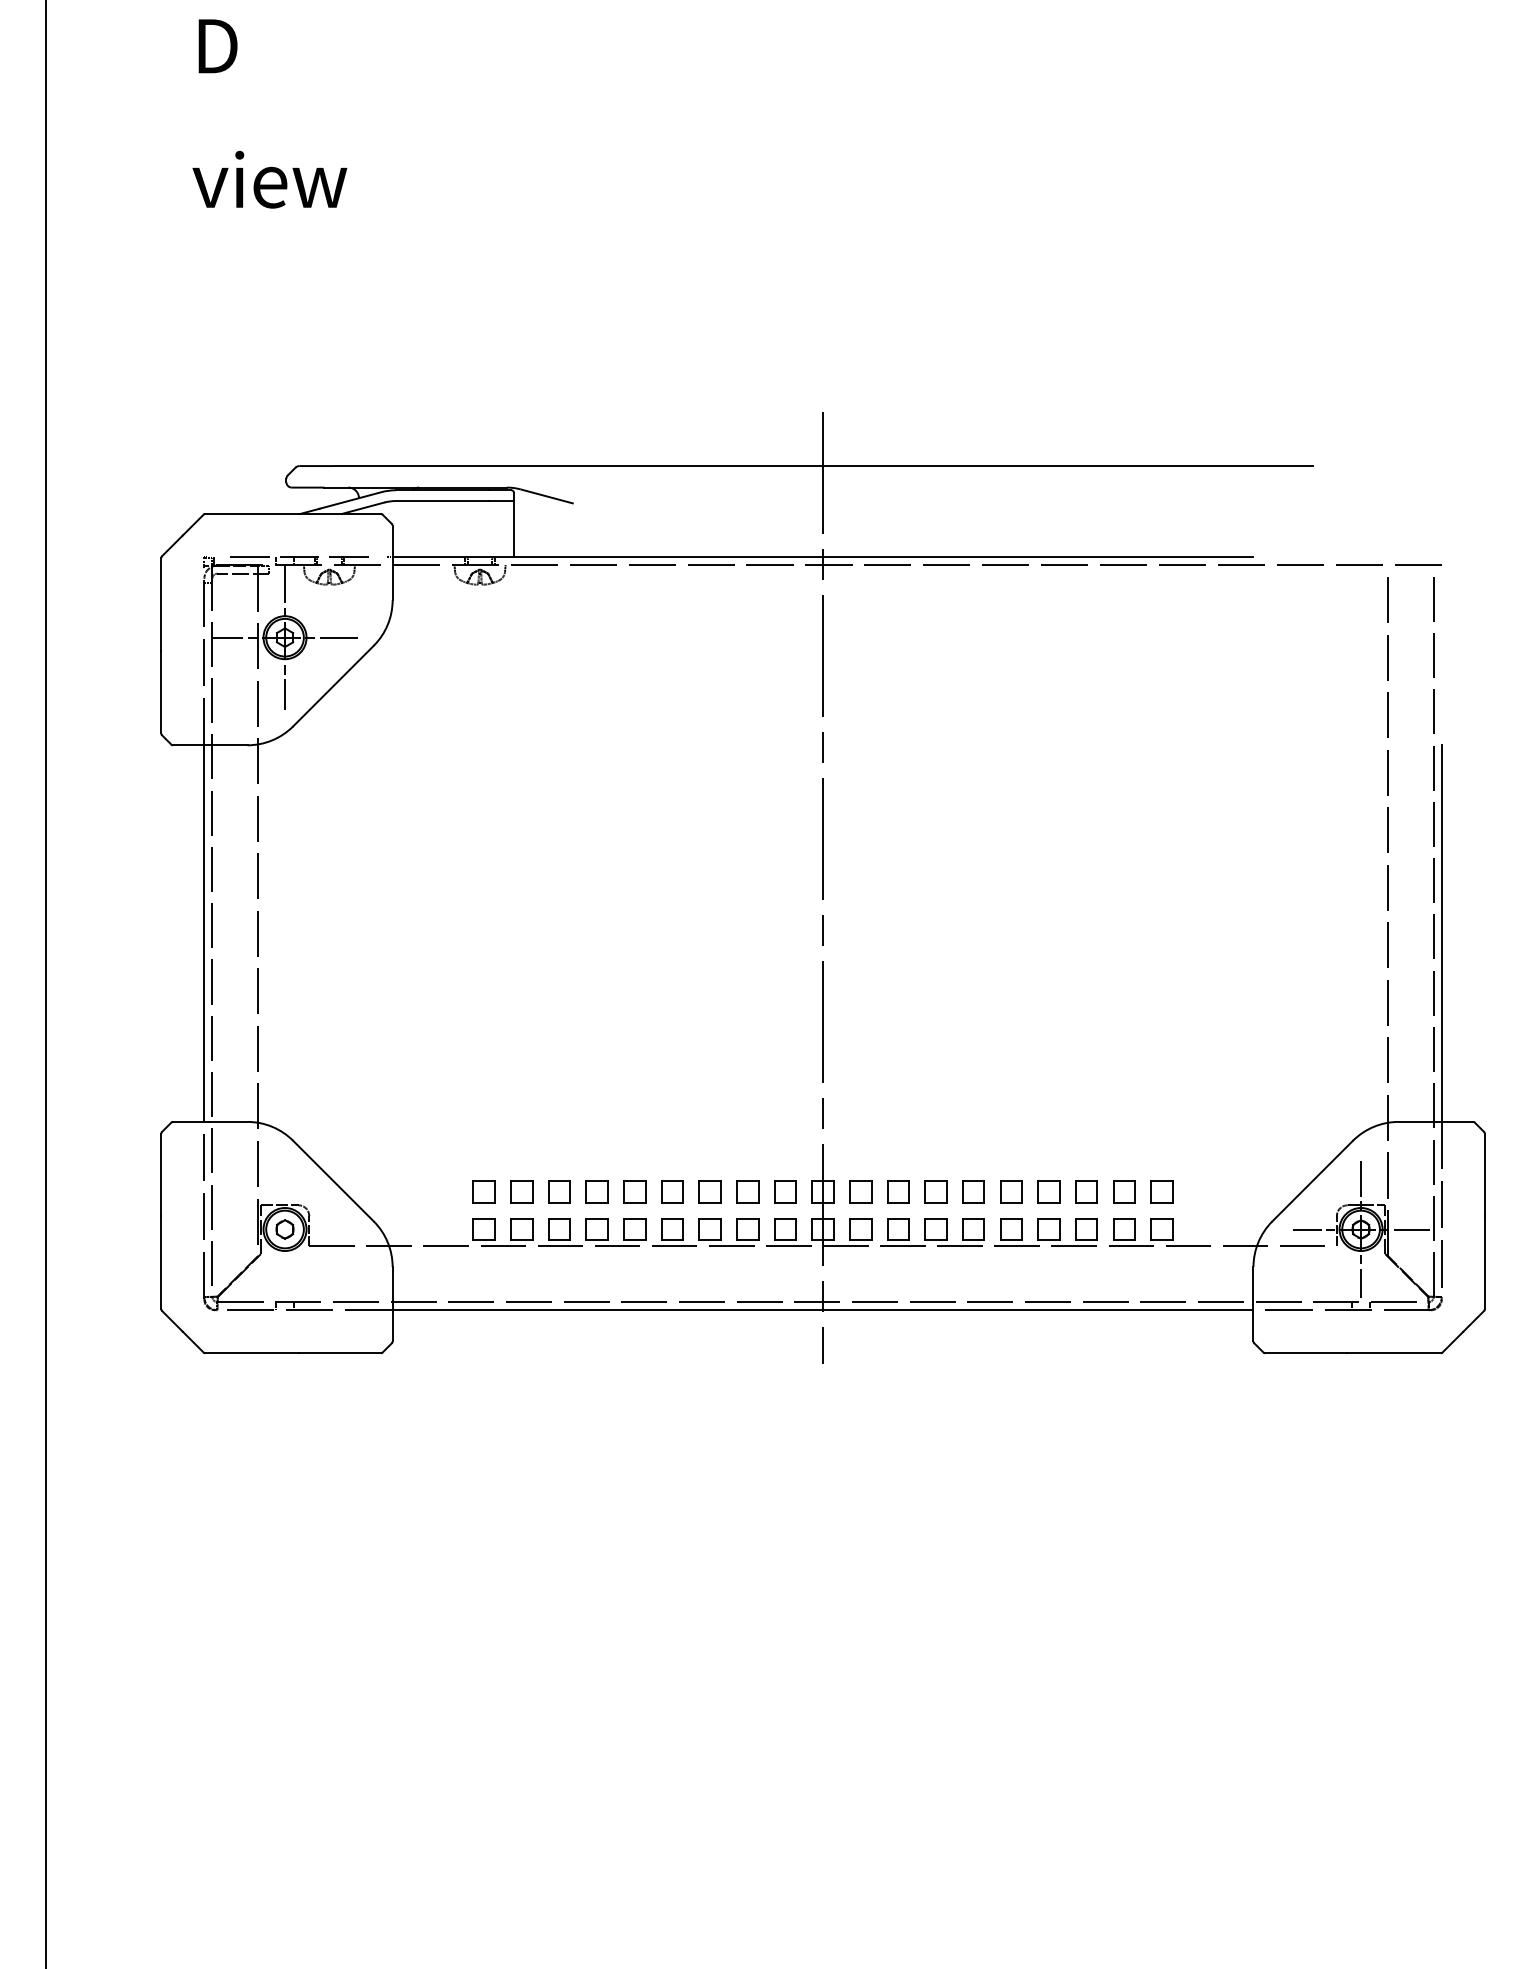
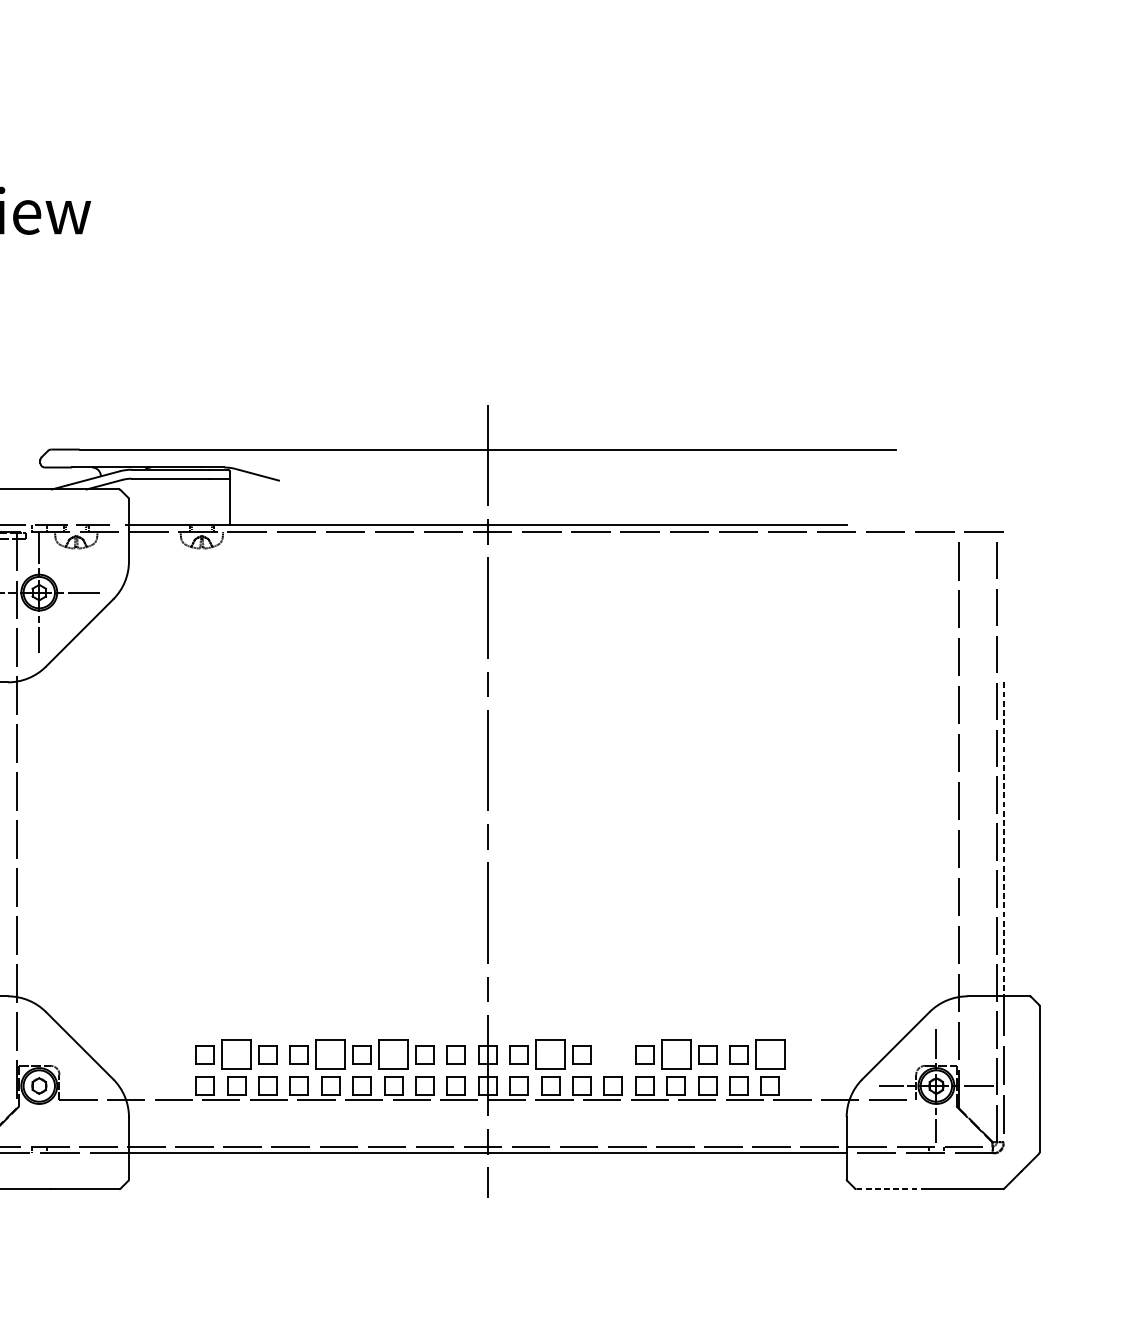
line: (1441, 934) -> (1003, 840), solid -> dashed
part: (521, 1191) -> (236, 1054), size x1.6
part: (634, 1191) -> (330, 1054), size x1.6
part: (709, 1191) -> (393, 1054), size x1.6
part: (898, 1191) -> (550, 1054), size x1.6
part: (973, 1191) -> (613, 1054), removed
part: (1048, 1191) -> (675, 1054), size x1.6
part: (1161, 1191) -> (769, 1054), size x1.6
line: (1306, 1353) -> (890, 1189), solid -> dashed

